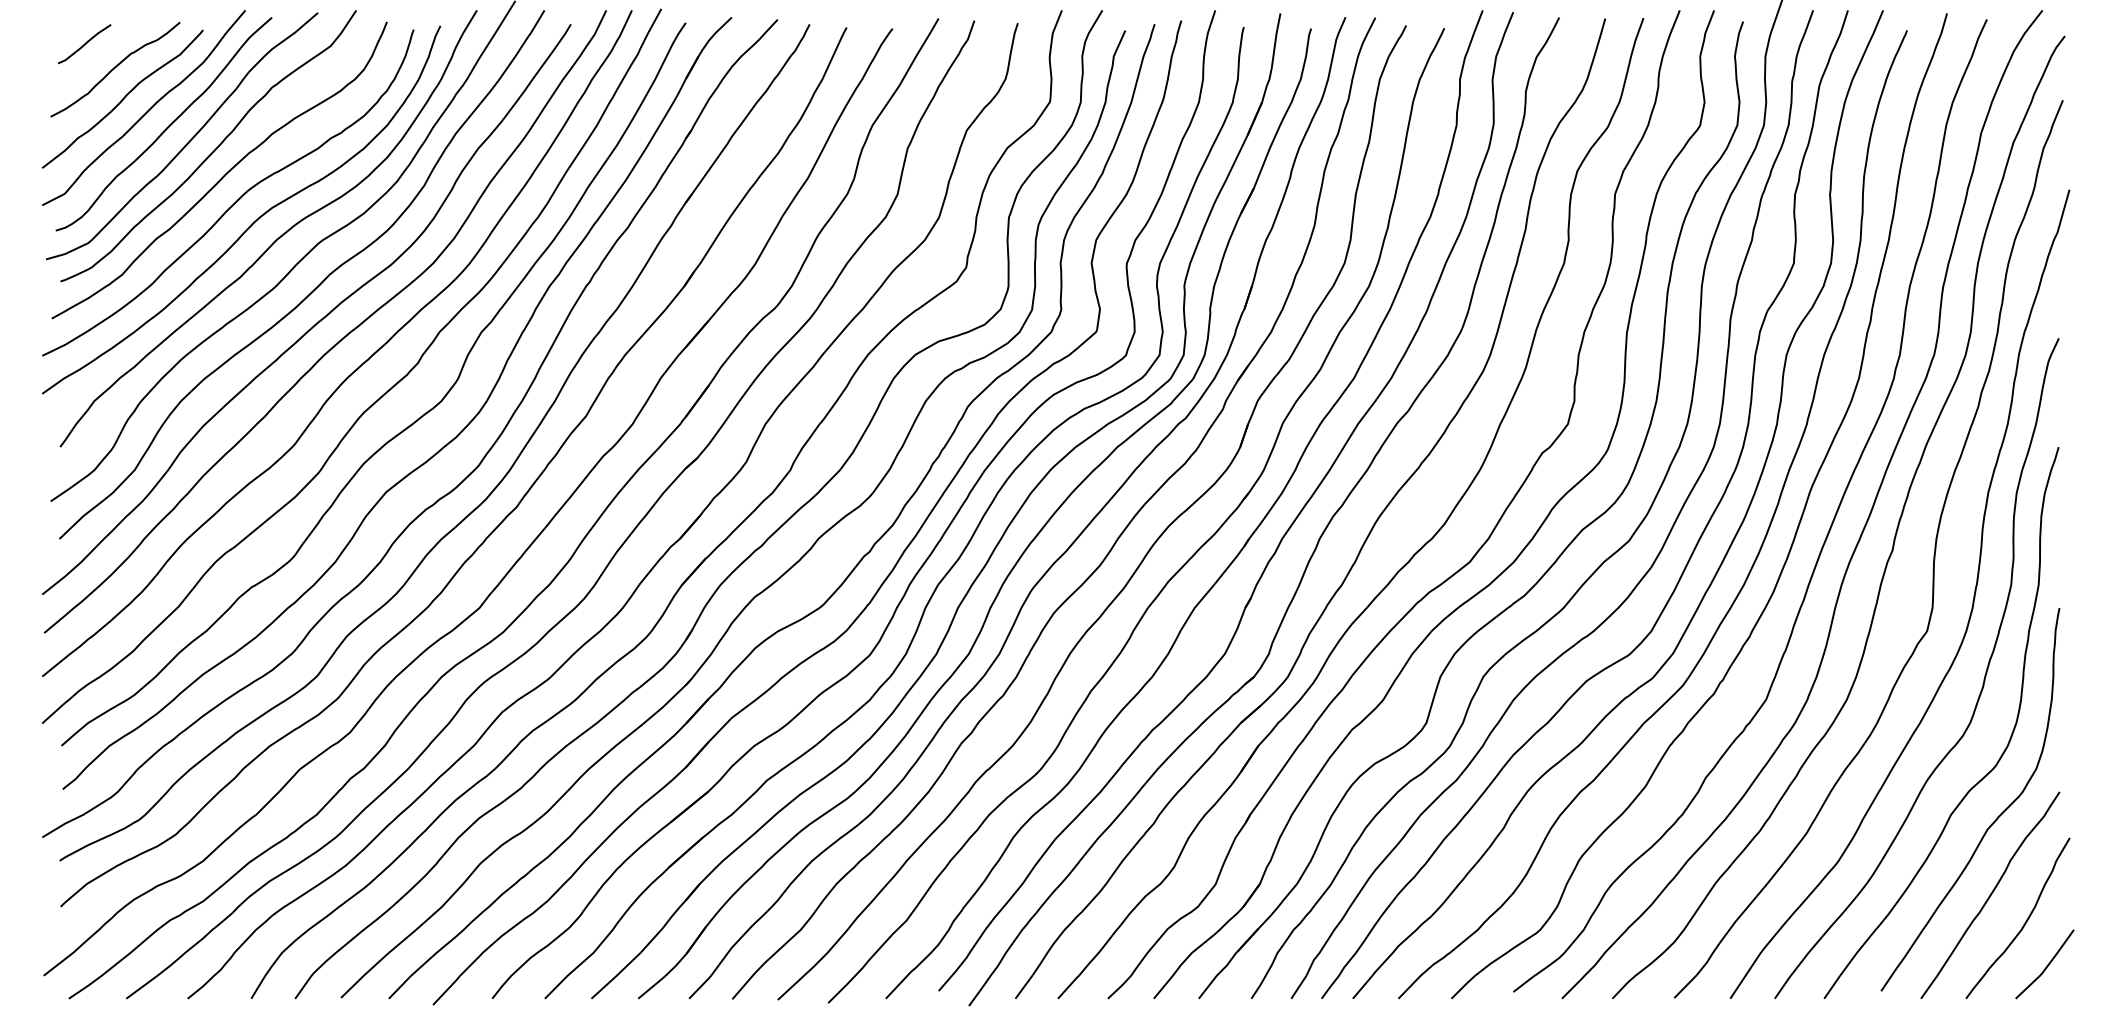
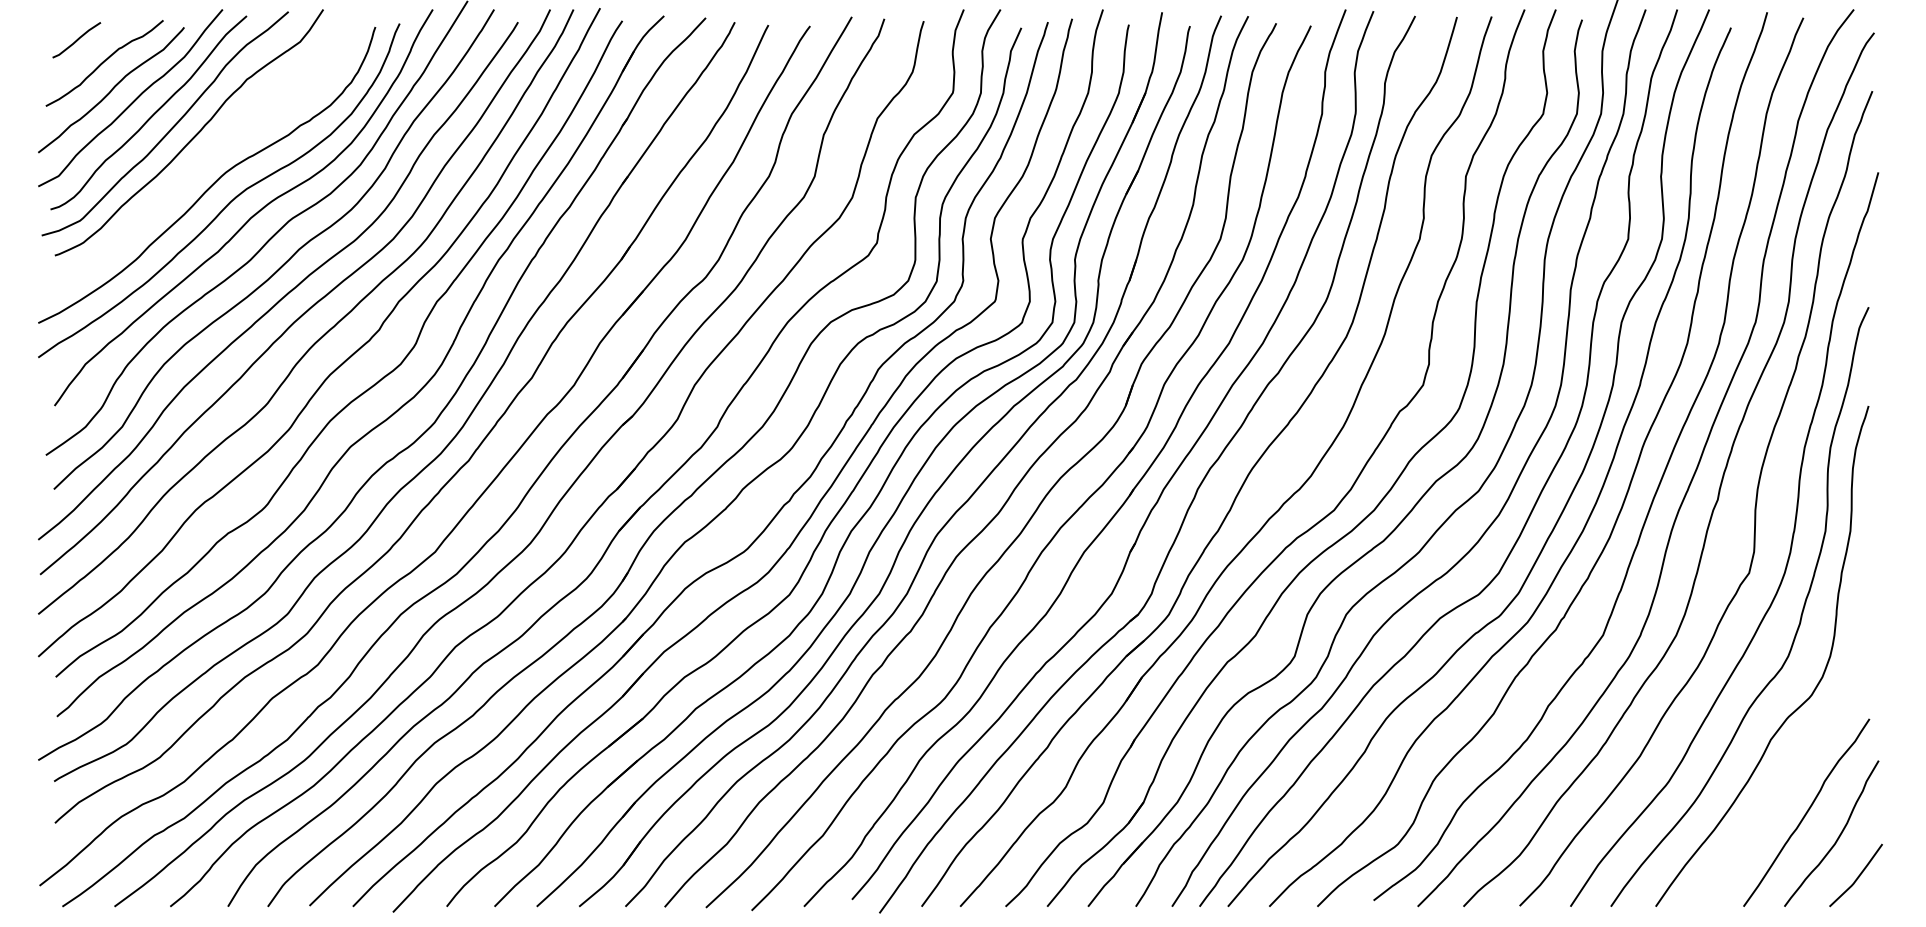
curve: (224, 174) -> (203, 158), removed
curve: (1993, 821) -> (1809, 745), removed

